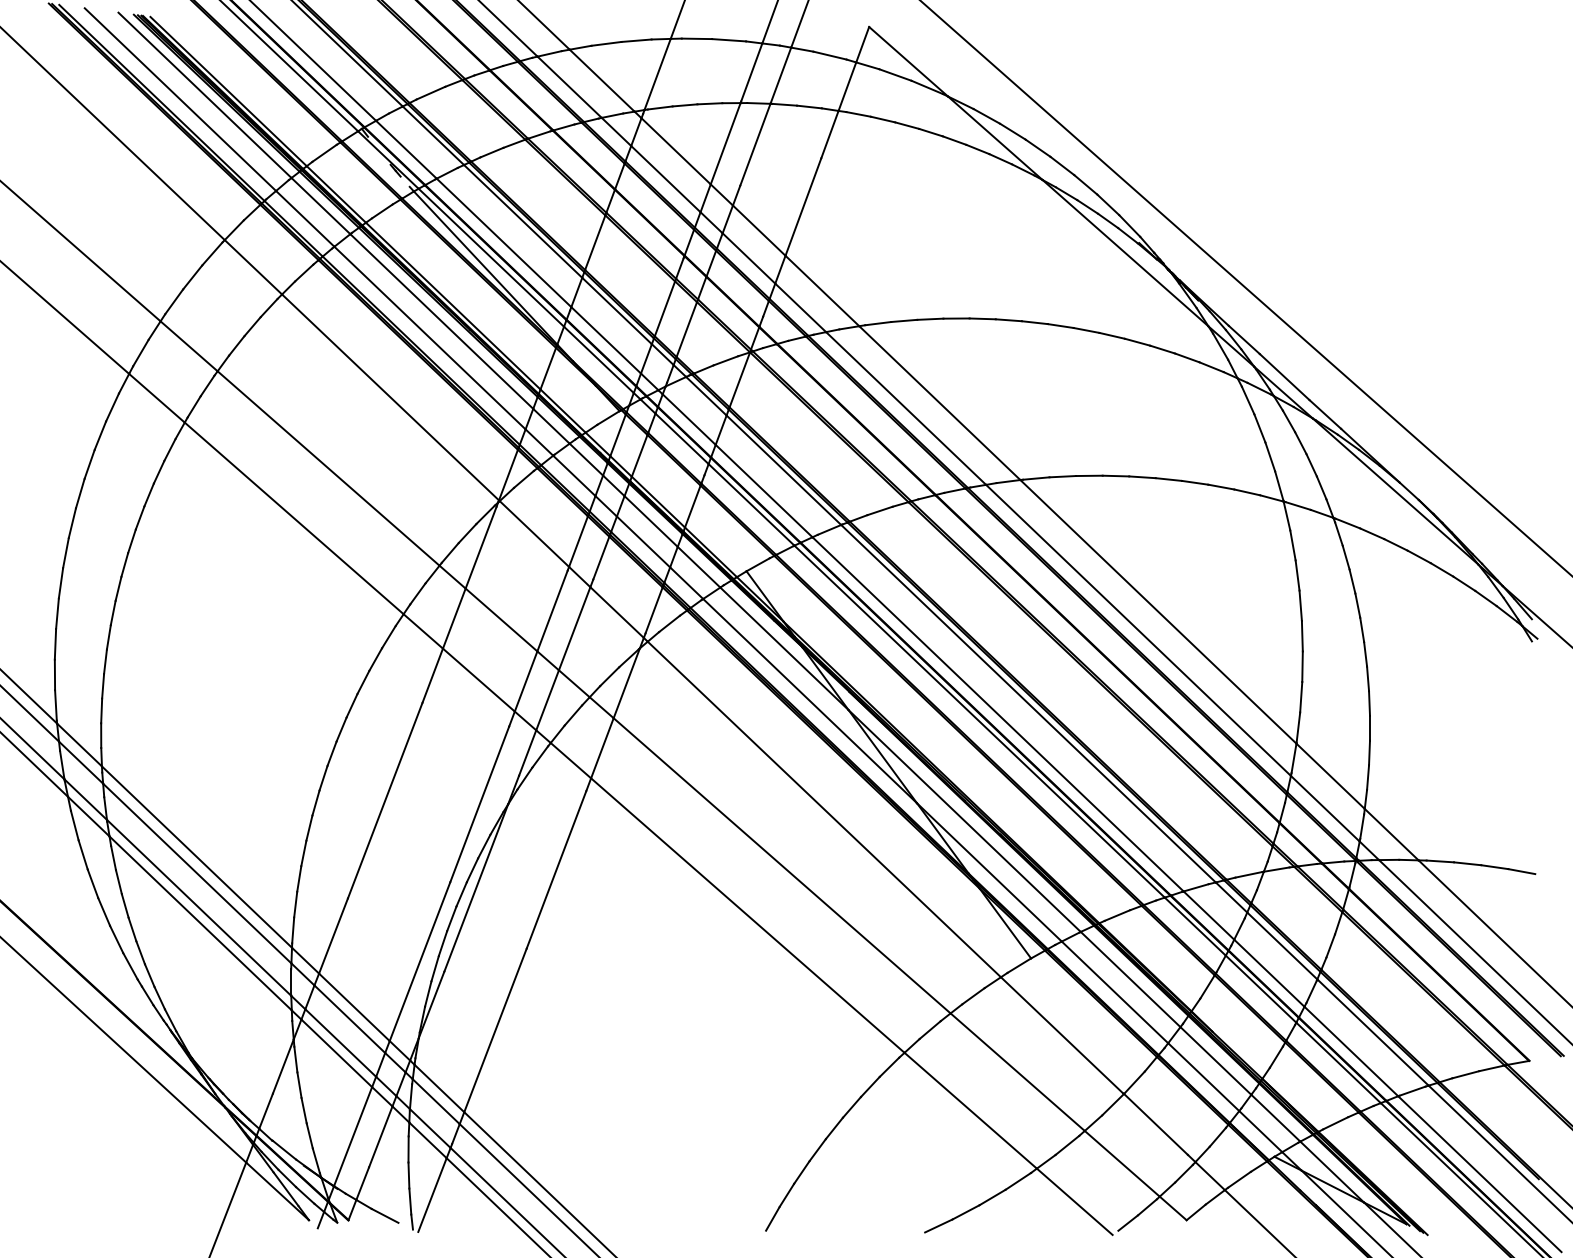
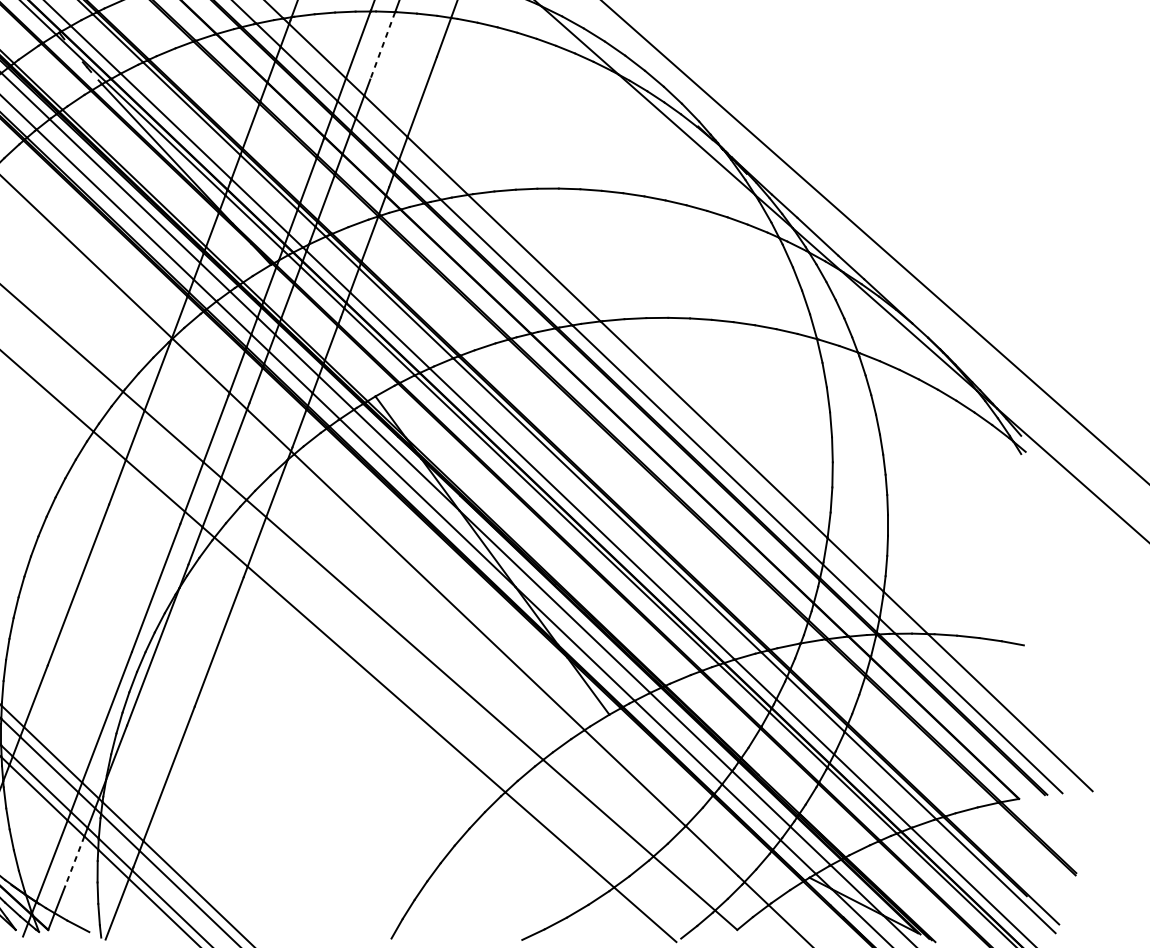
line: (755, 144) -> (382, 45), solid -> dashed
line: (380, 1136) -> (74, 861), solid -> dashed

